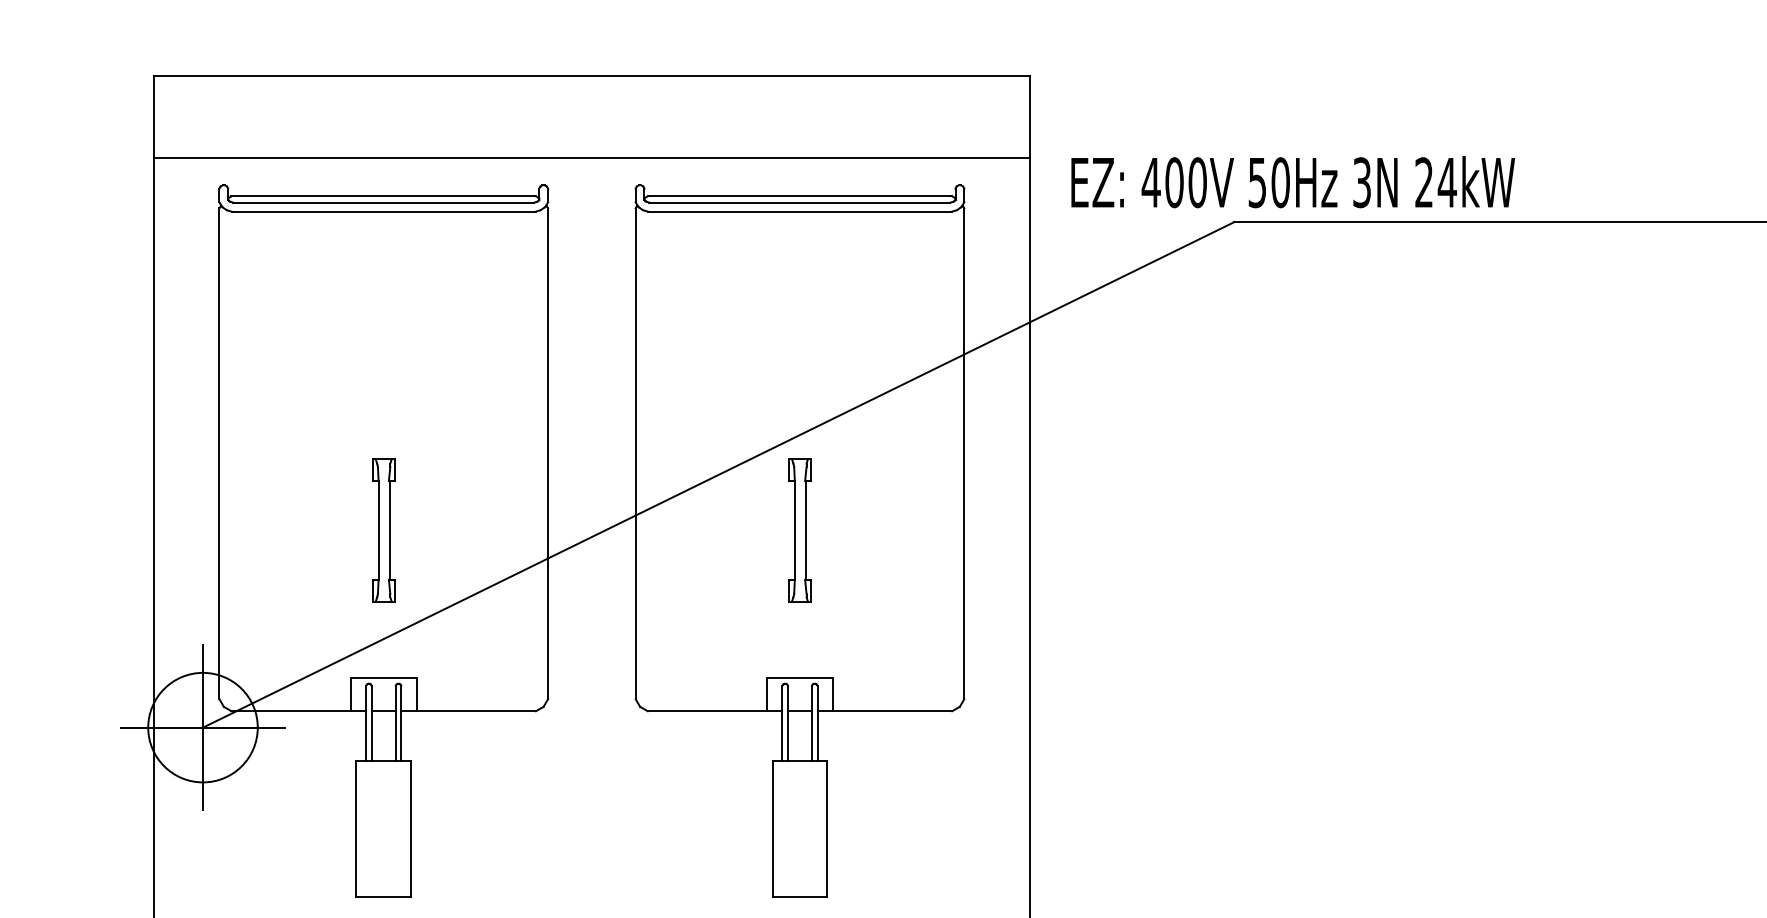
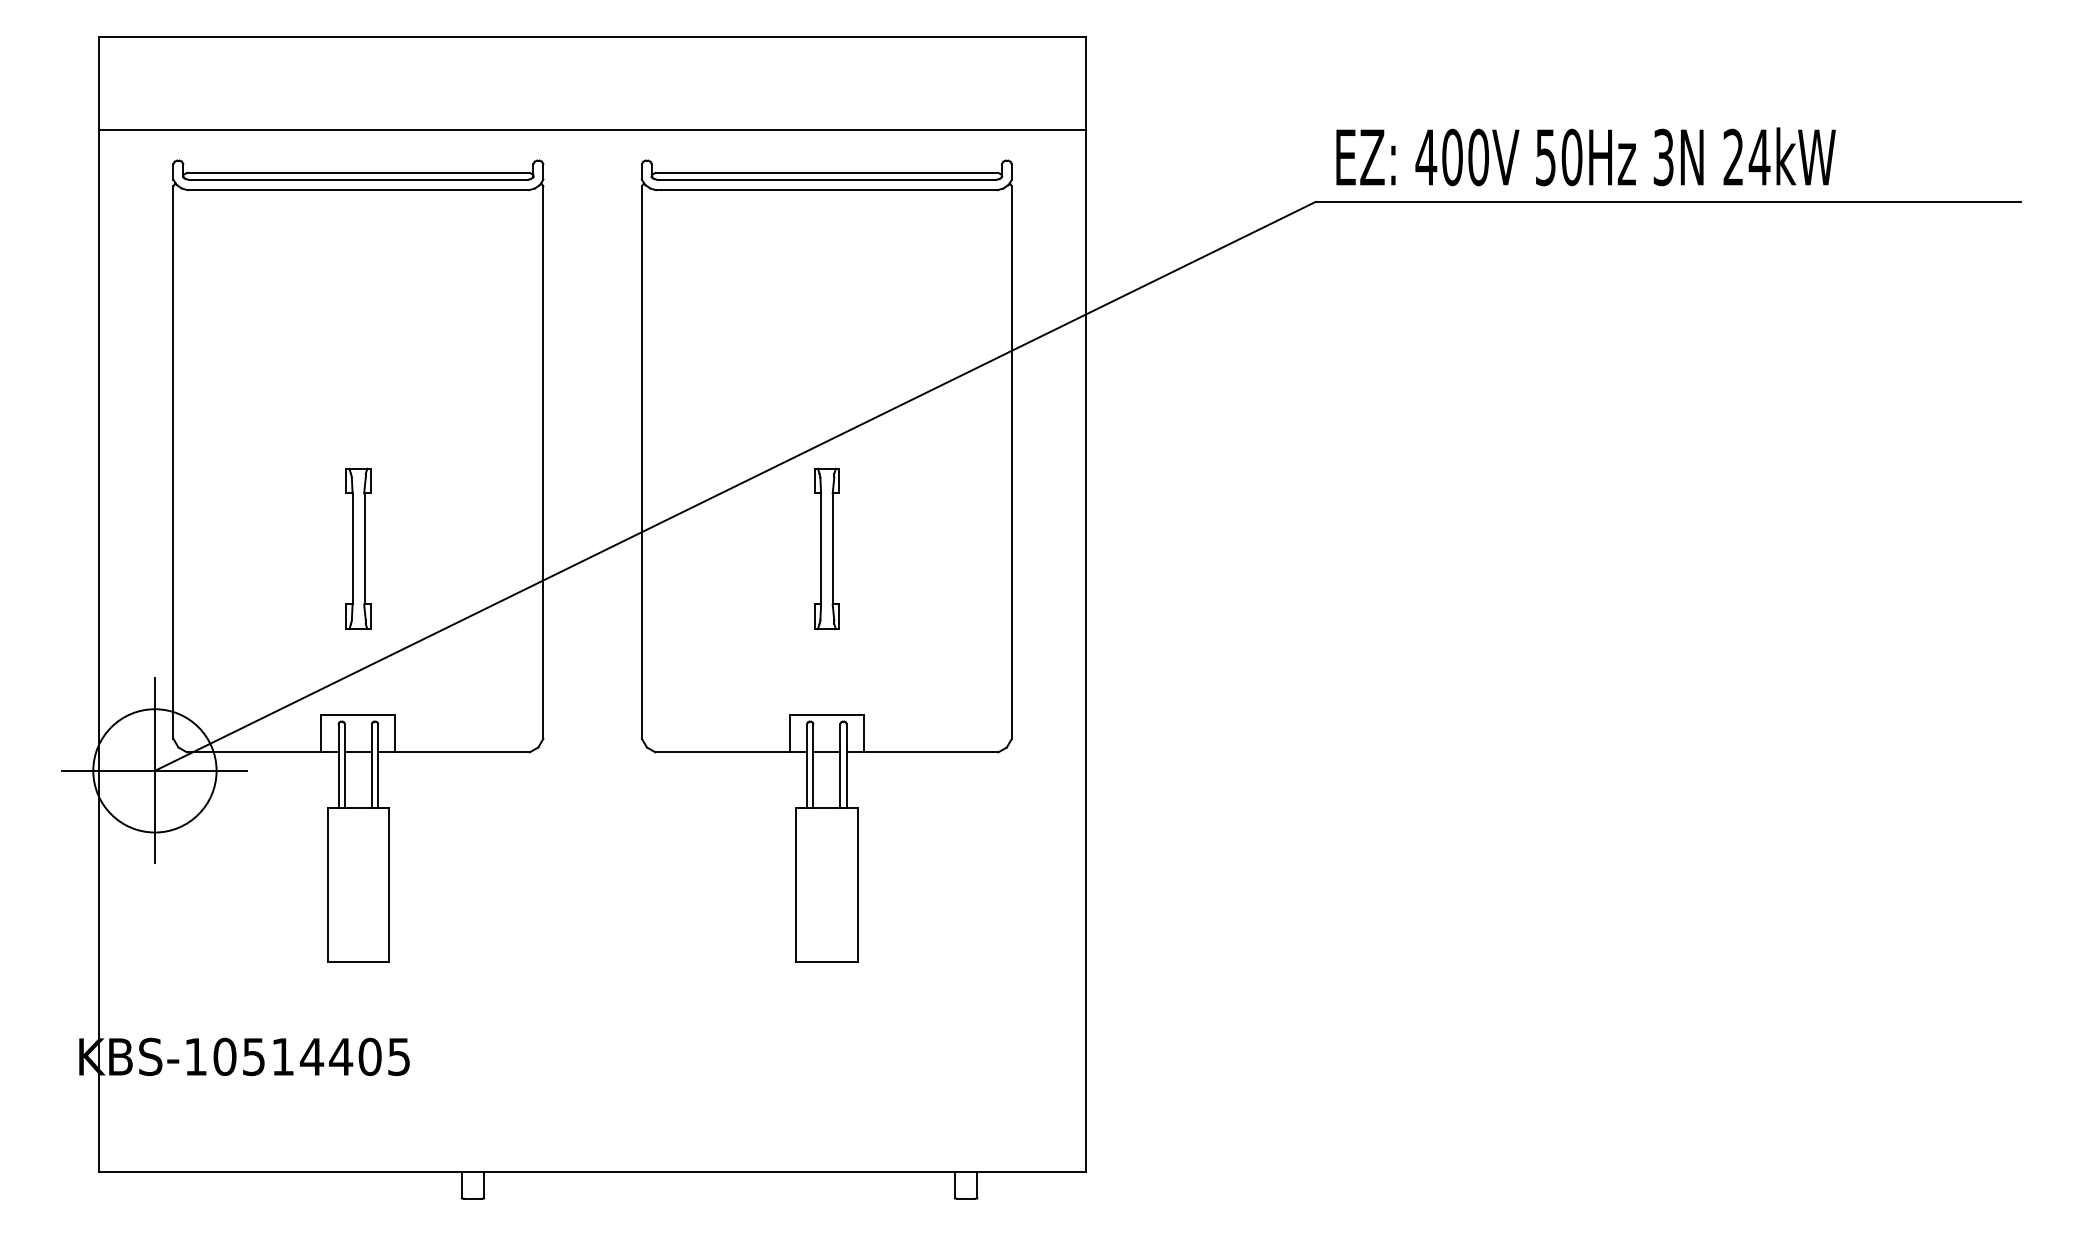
text: (1292, 181) -> (1585, 156), moved

